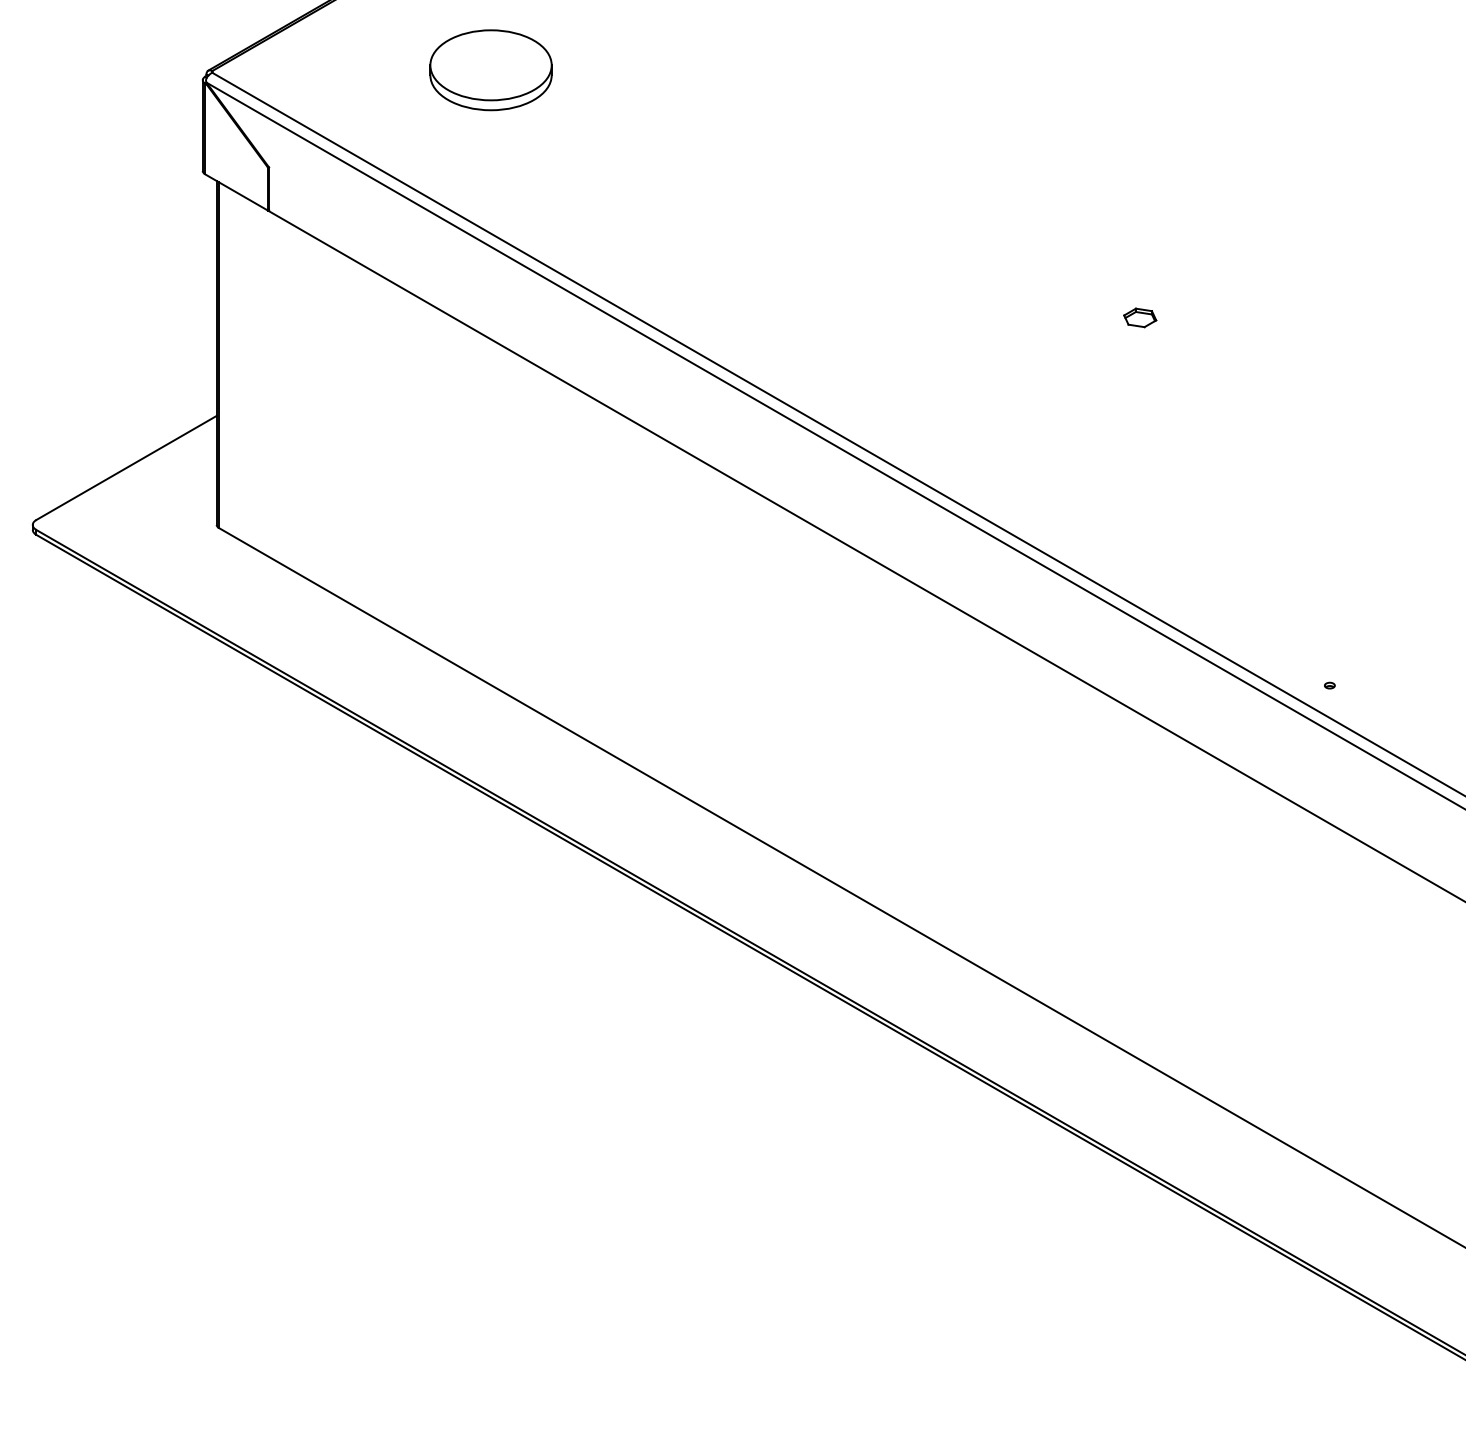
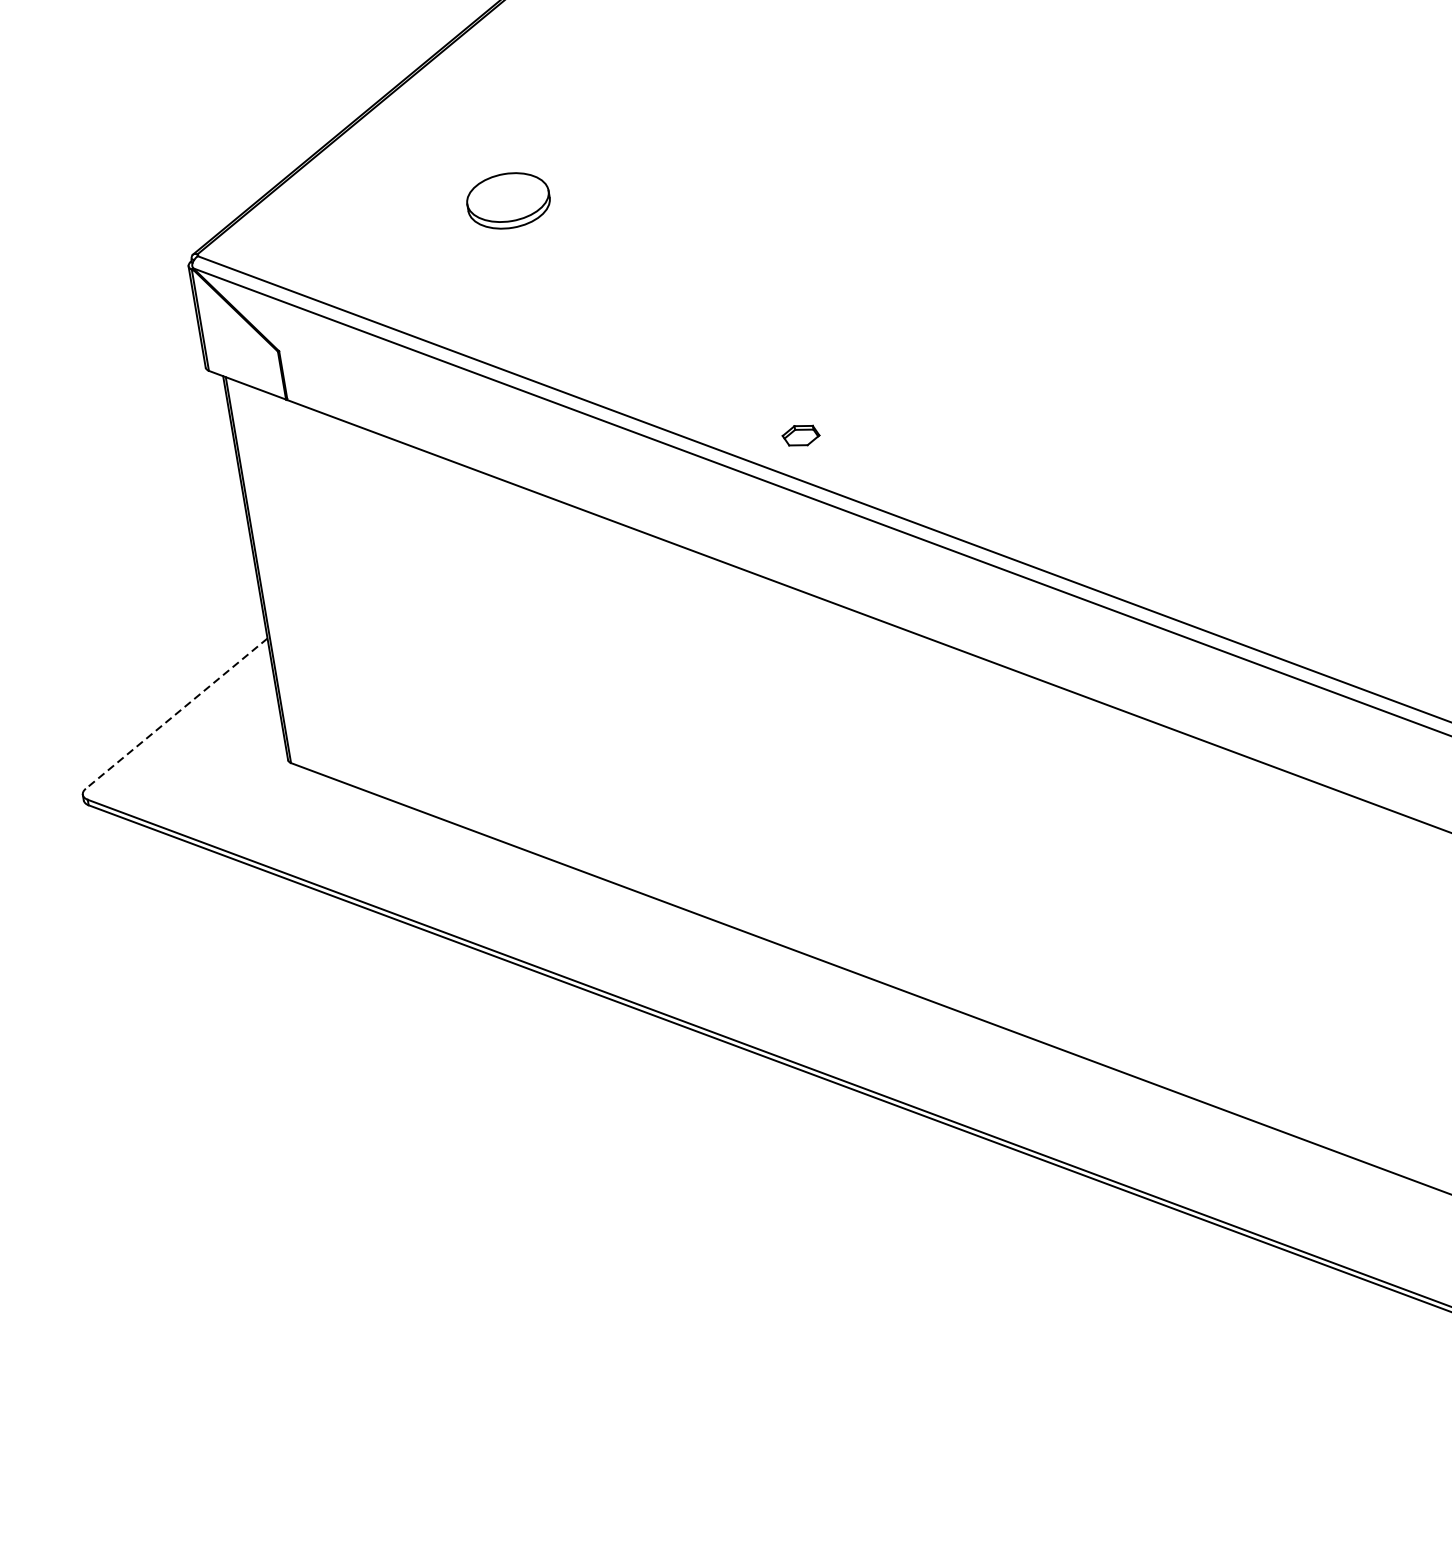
part: (490, 70) -> (507, 201), size x0.6
part: (1140, 317) -> (801, 435), moved
line: (126, 468) -> (176, 714), solid -> dashed

